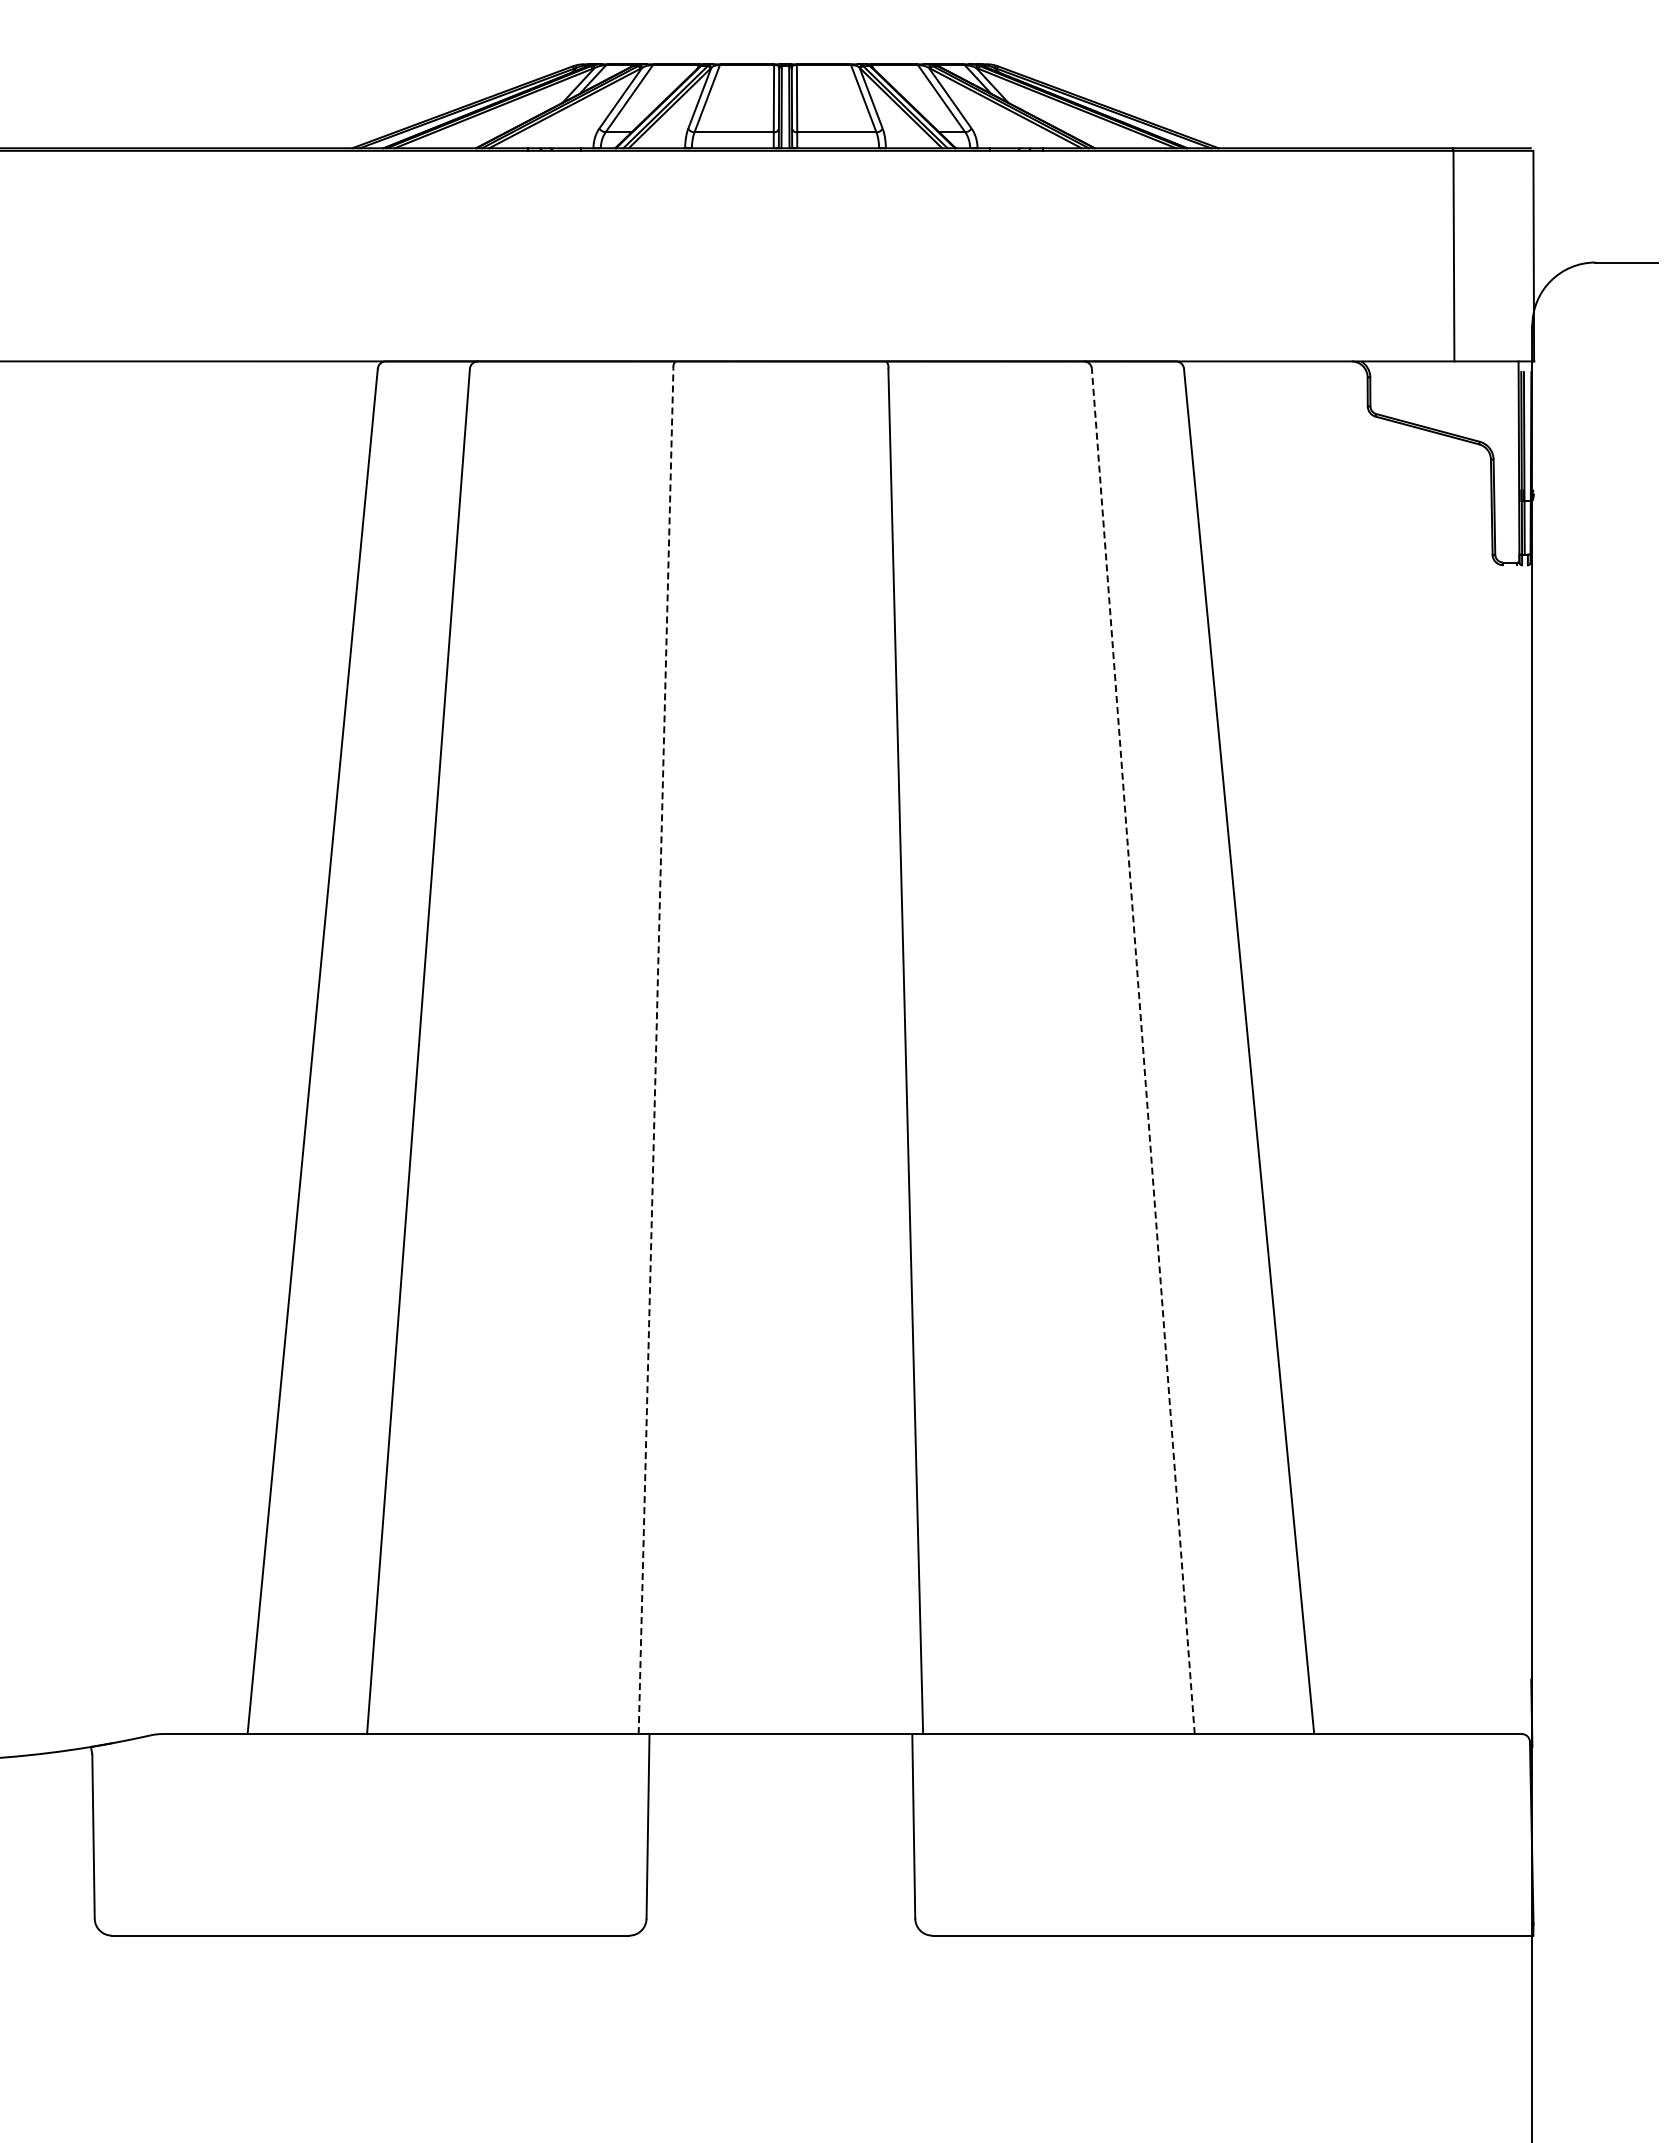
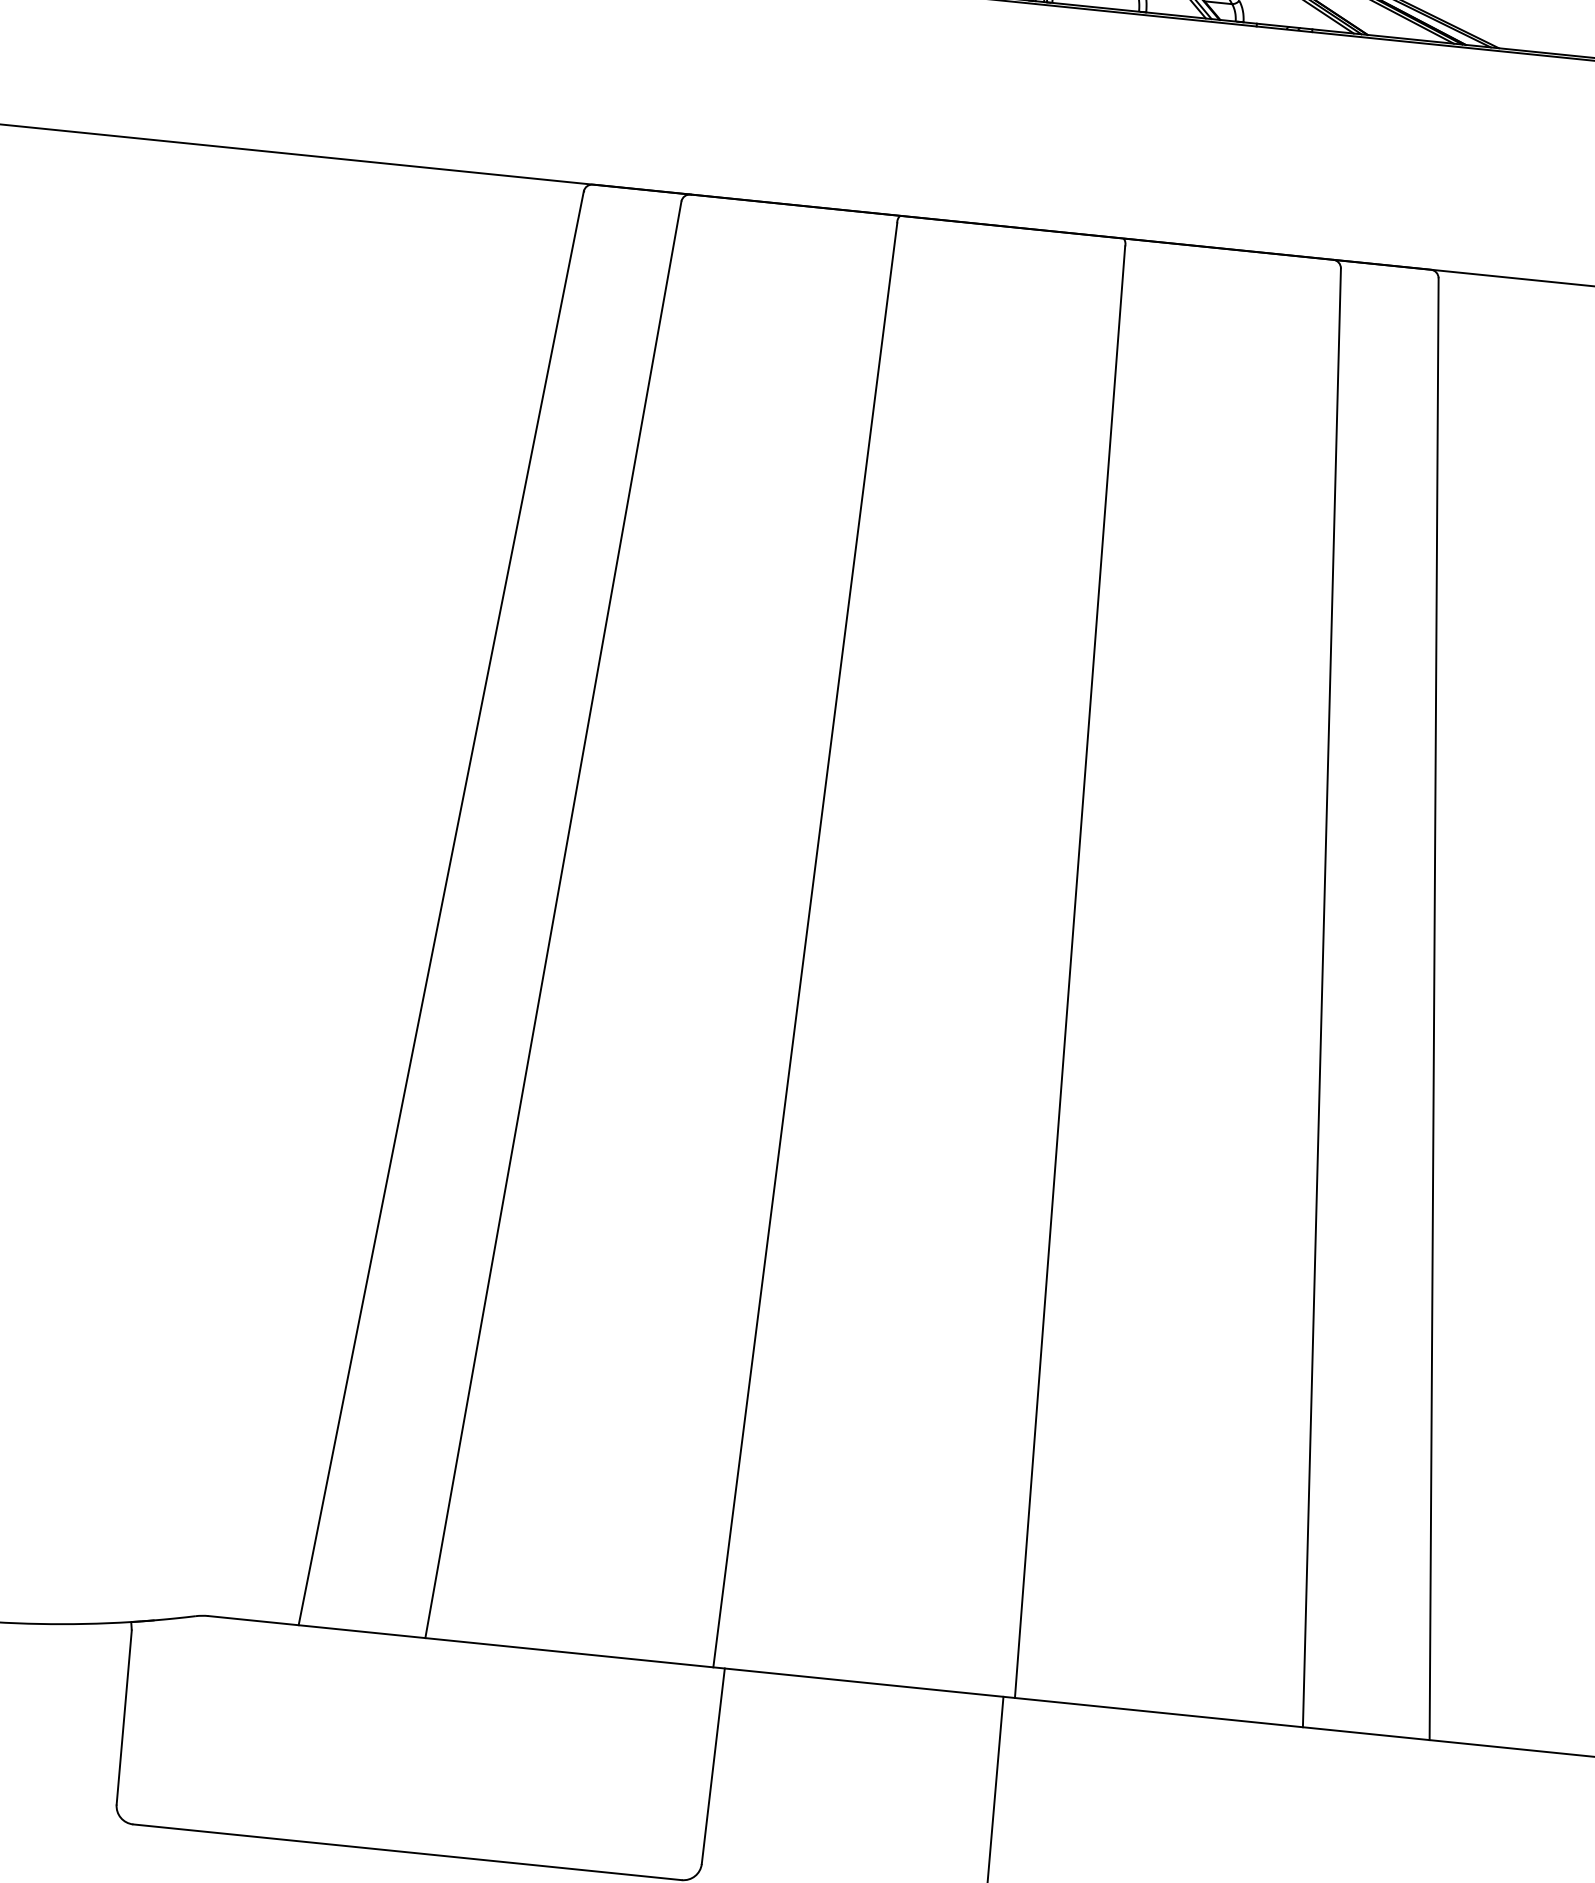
line: (656, 1051) -> (805, 945), dashed -> solid
line: (1143, 1051) -> (1322, 997), dashed -> solid

